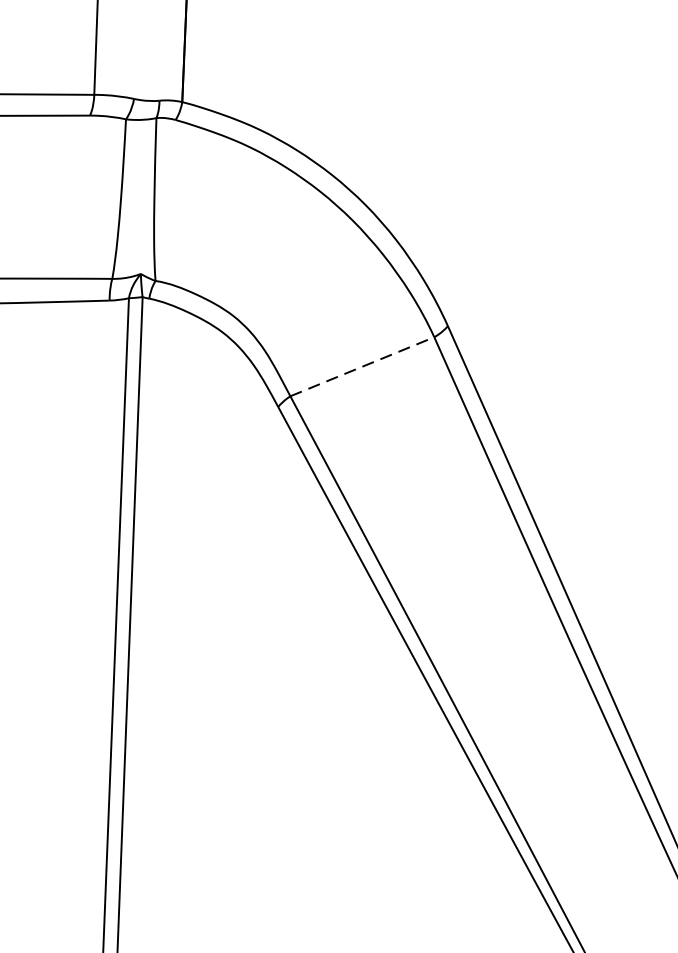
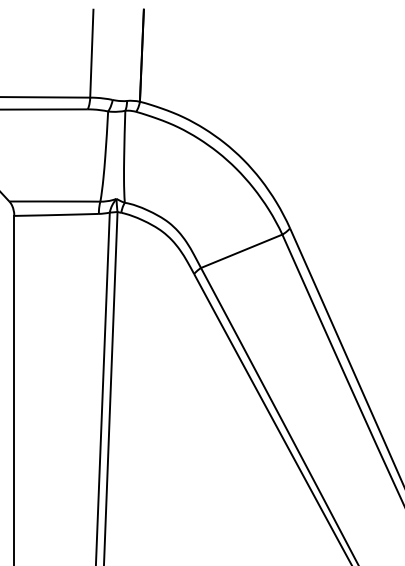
line: (361, 367) -> (241, 251), dashed -> solid

